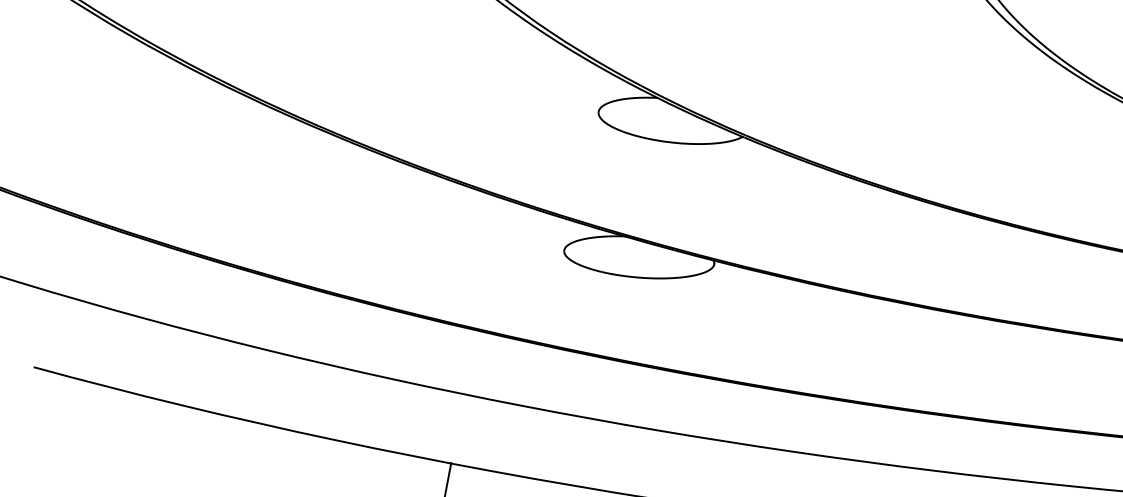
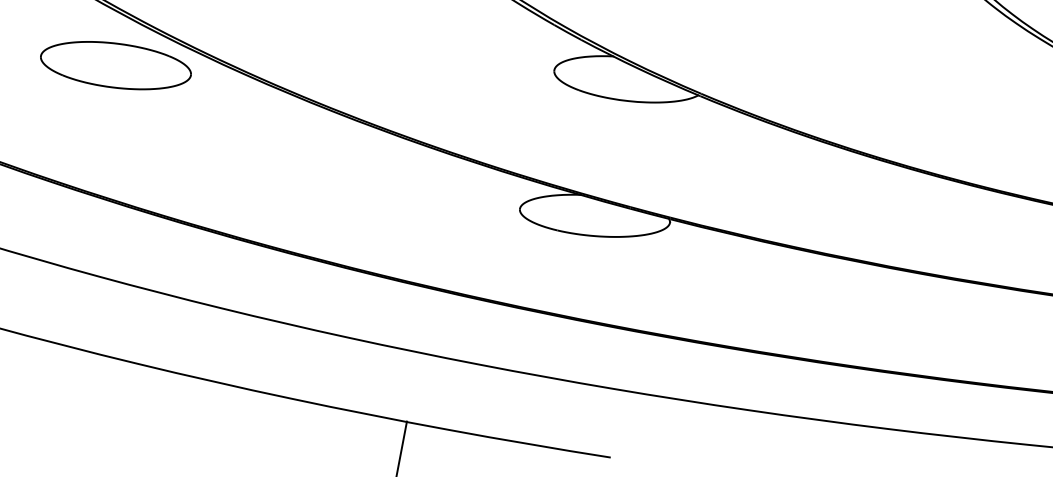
part: (160, 106) -> (116, 64), added

